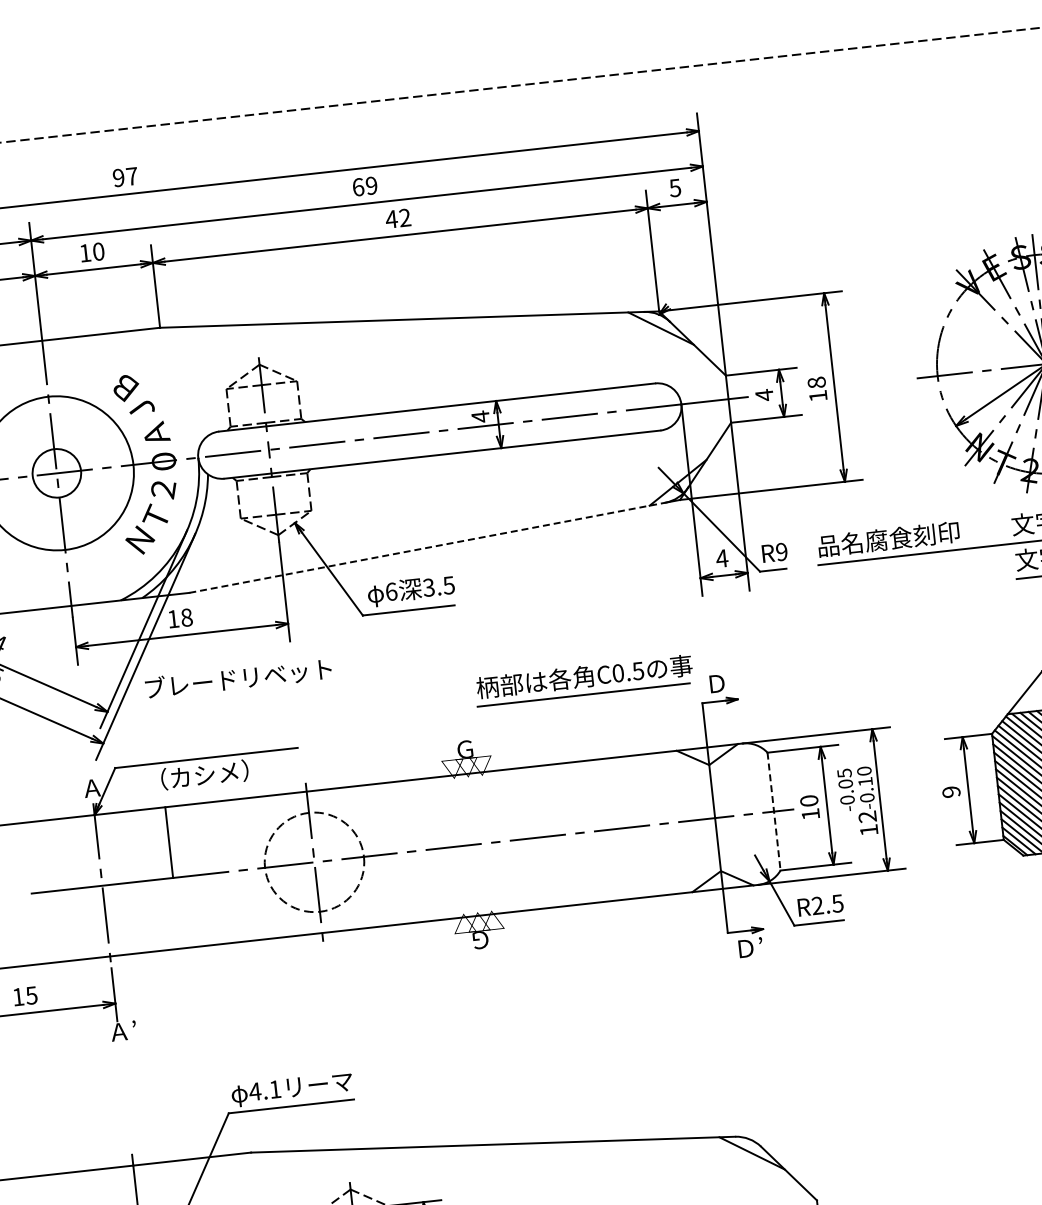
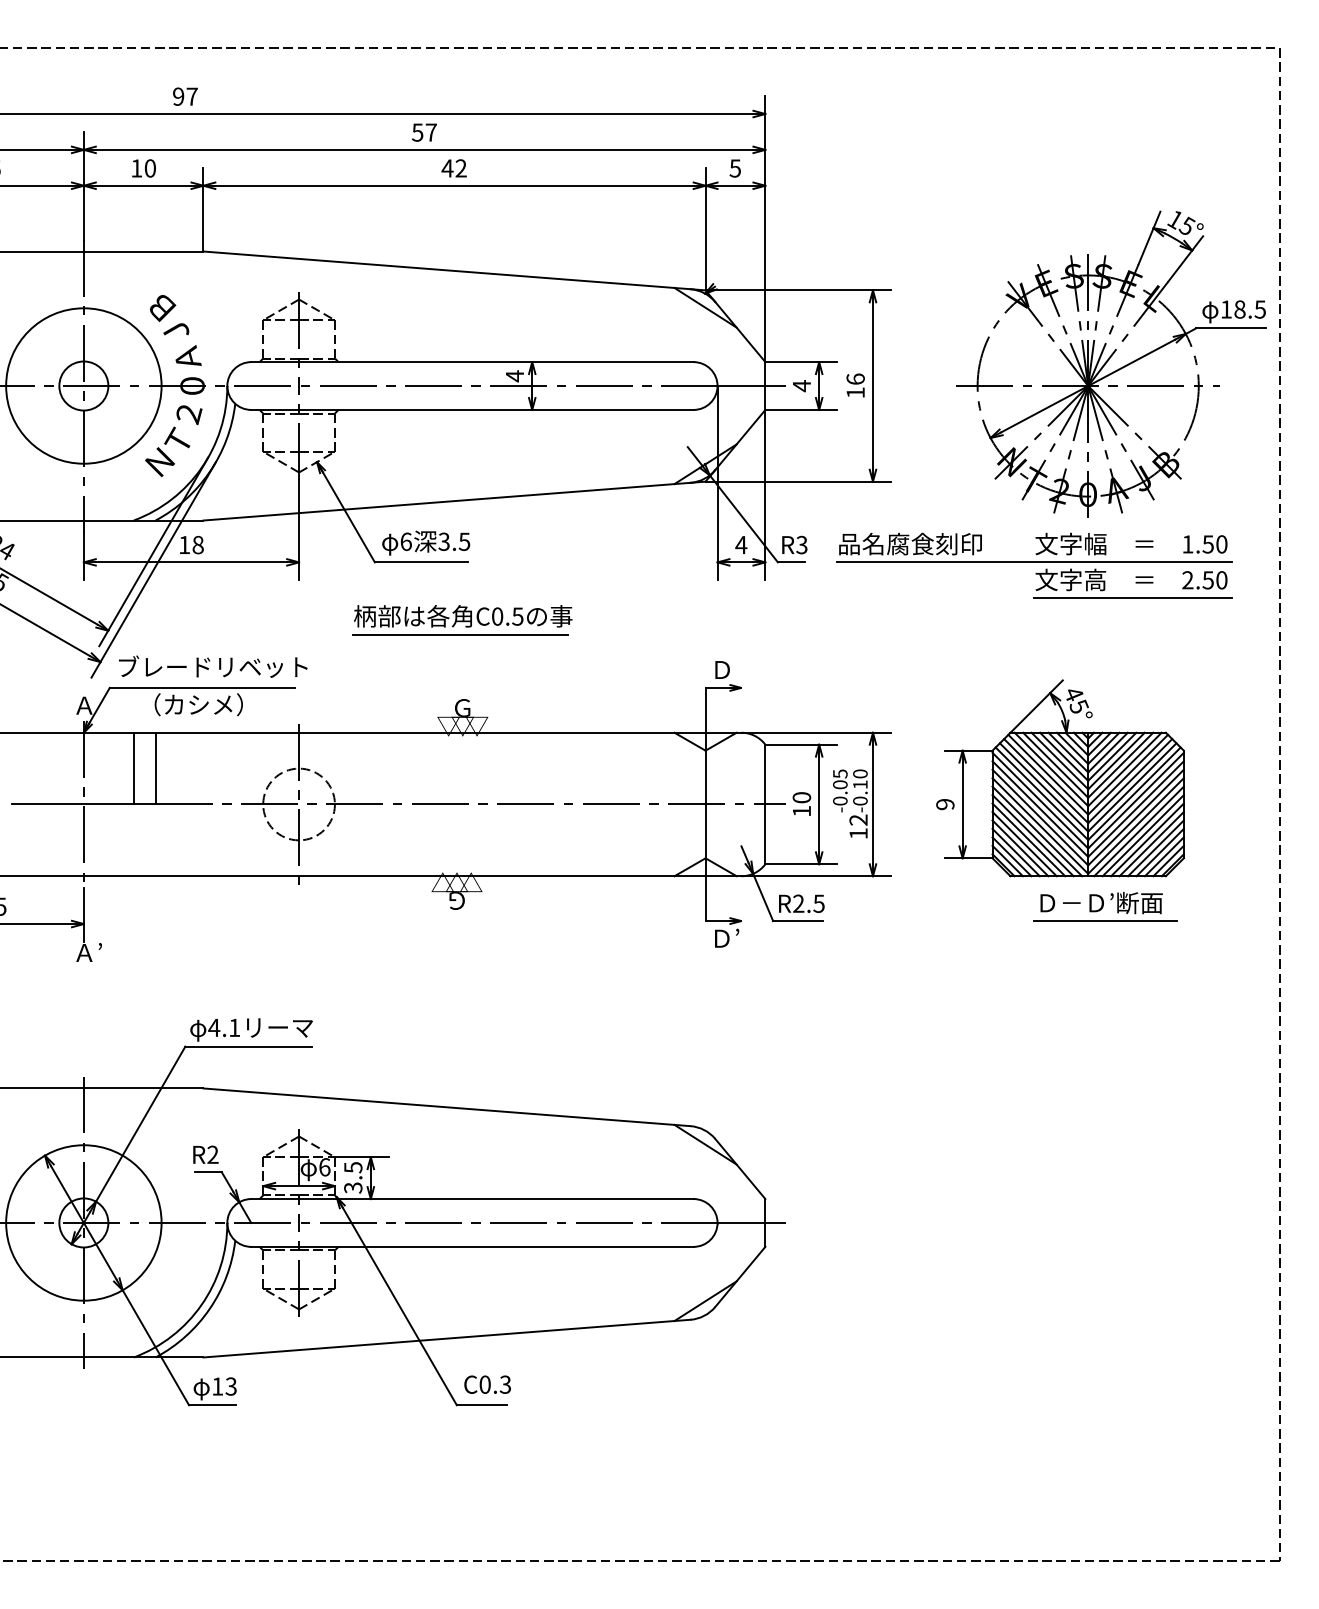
text: (364, 186) -> (424, 132), 69 -> 57
text: (816, 381) -> (855, 378), 18 -> 16
line: (427, 547) -> (447, 501), dashed -> solid
text: (781, 552) -> (801, 545), R9 -> R3
text: (238, 678) -> (213, 666), moved
part: (584, 680) -> (462, 620), moved
line: (774, 811) -> (765, 804), dashed -> solid
line: (147, 844) -> (133, 768), added
circle: (313, 862) -> (298, 804), size x0.71

